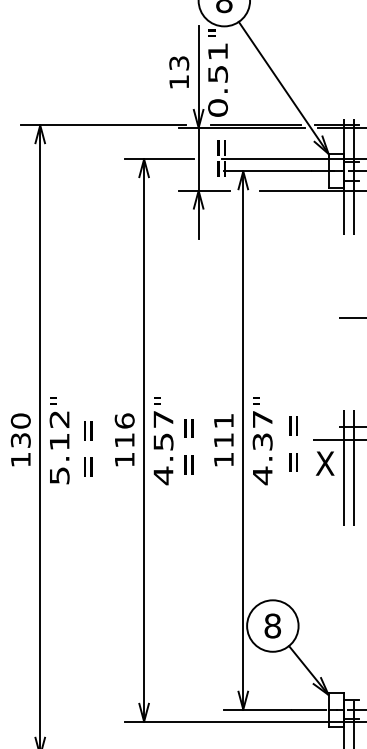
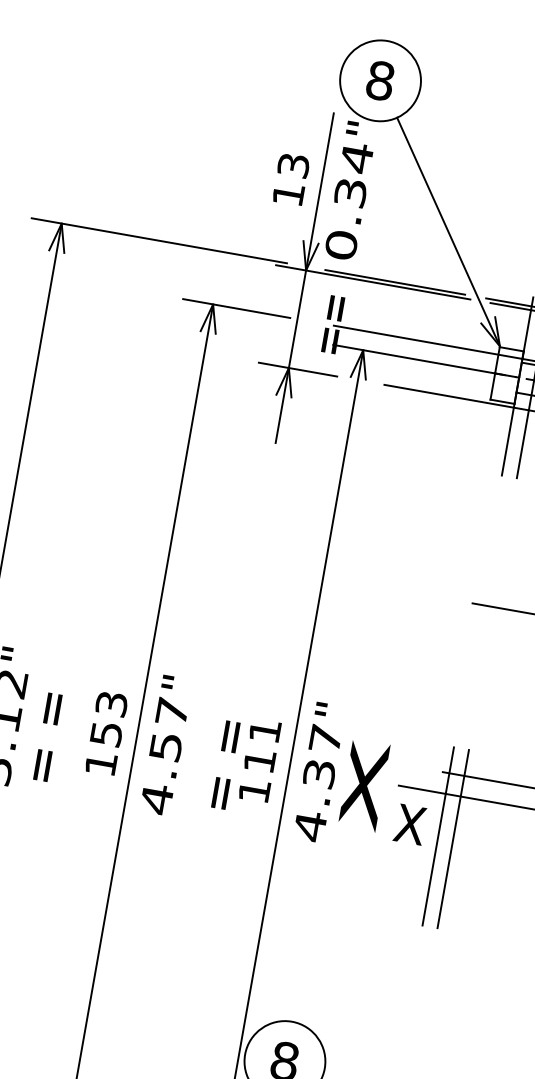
text: (217, 61) -> (353, 173), 0.51 -> 0.34
text: (124, 430) -> (108, 718), 116 -> 153
text: (292, 444) -> (364, 786), = = -> X
text: (188, 446) -> (225, 764), moved

